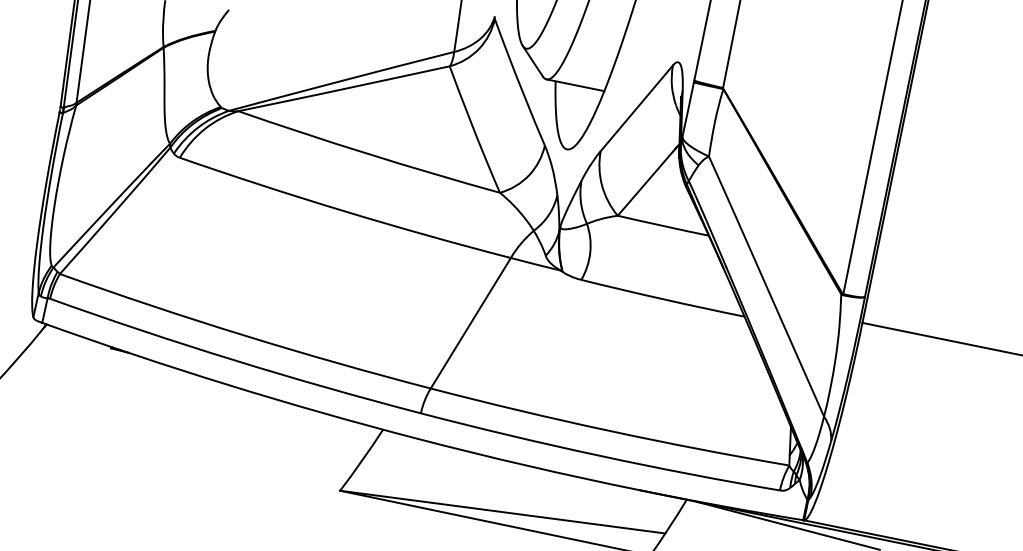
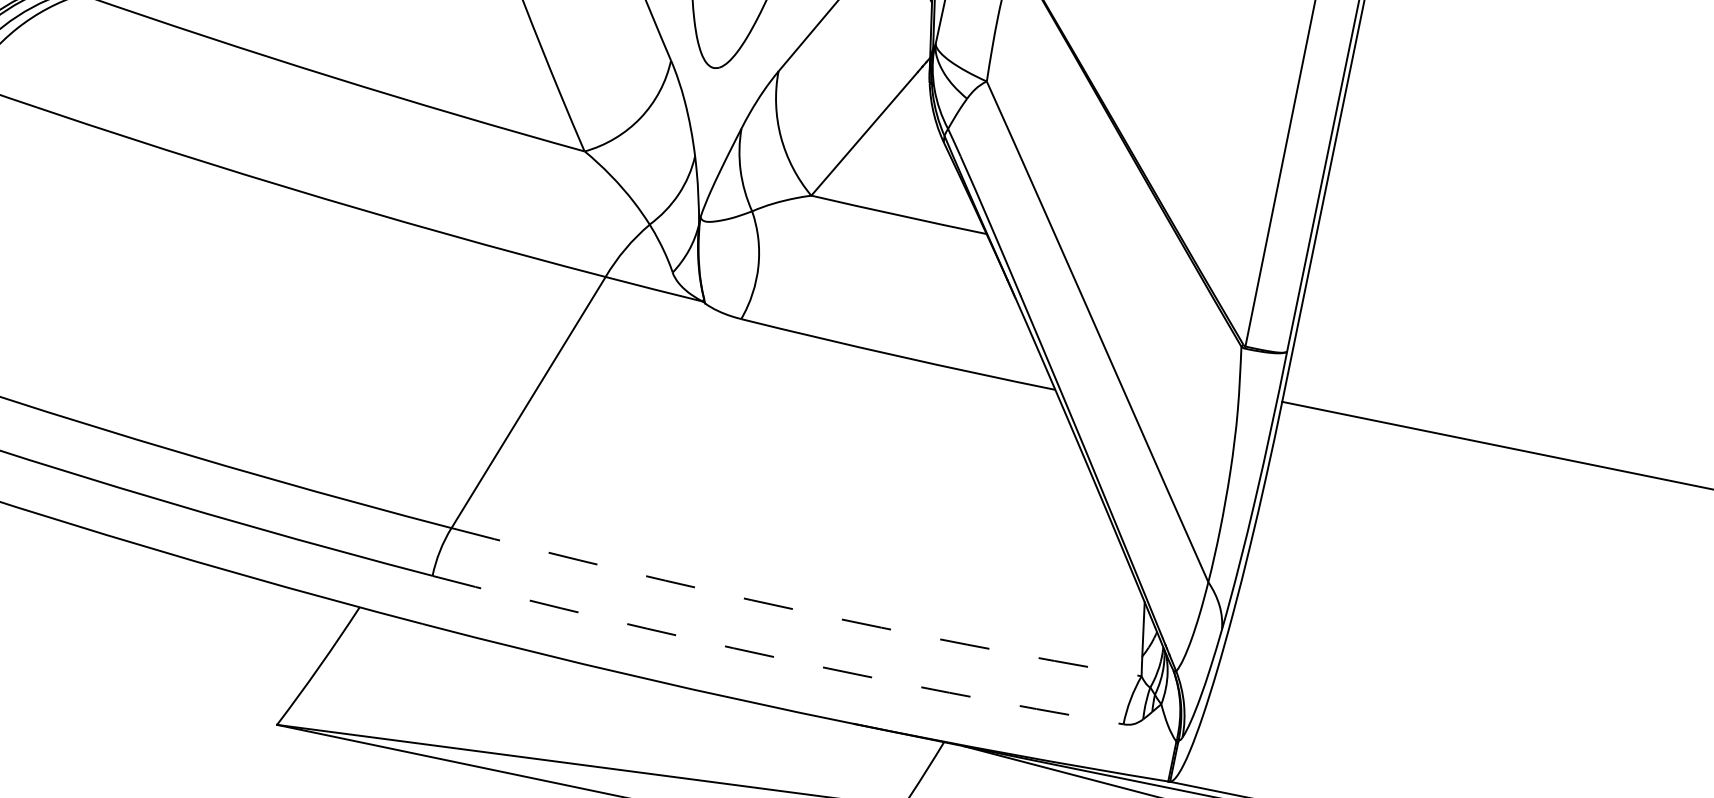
arc: (609, 430) -> (795, 608), solid -> dashed
arc: (599, 455) -> (776, 657), solid -> dashed

